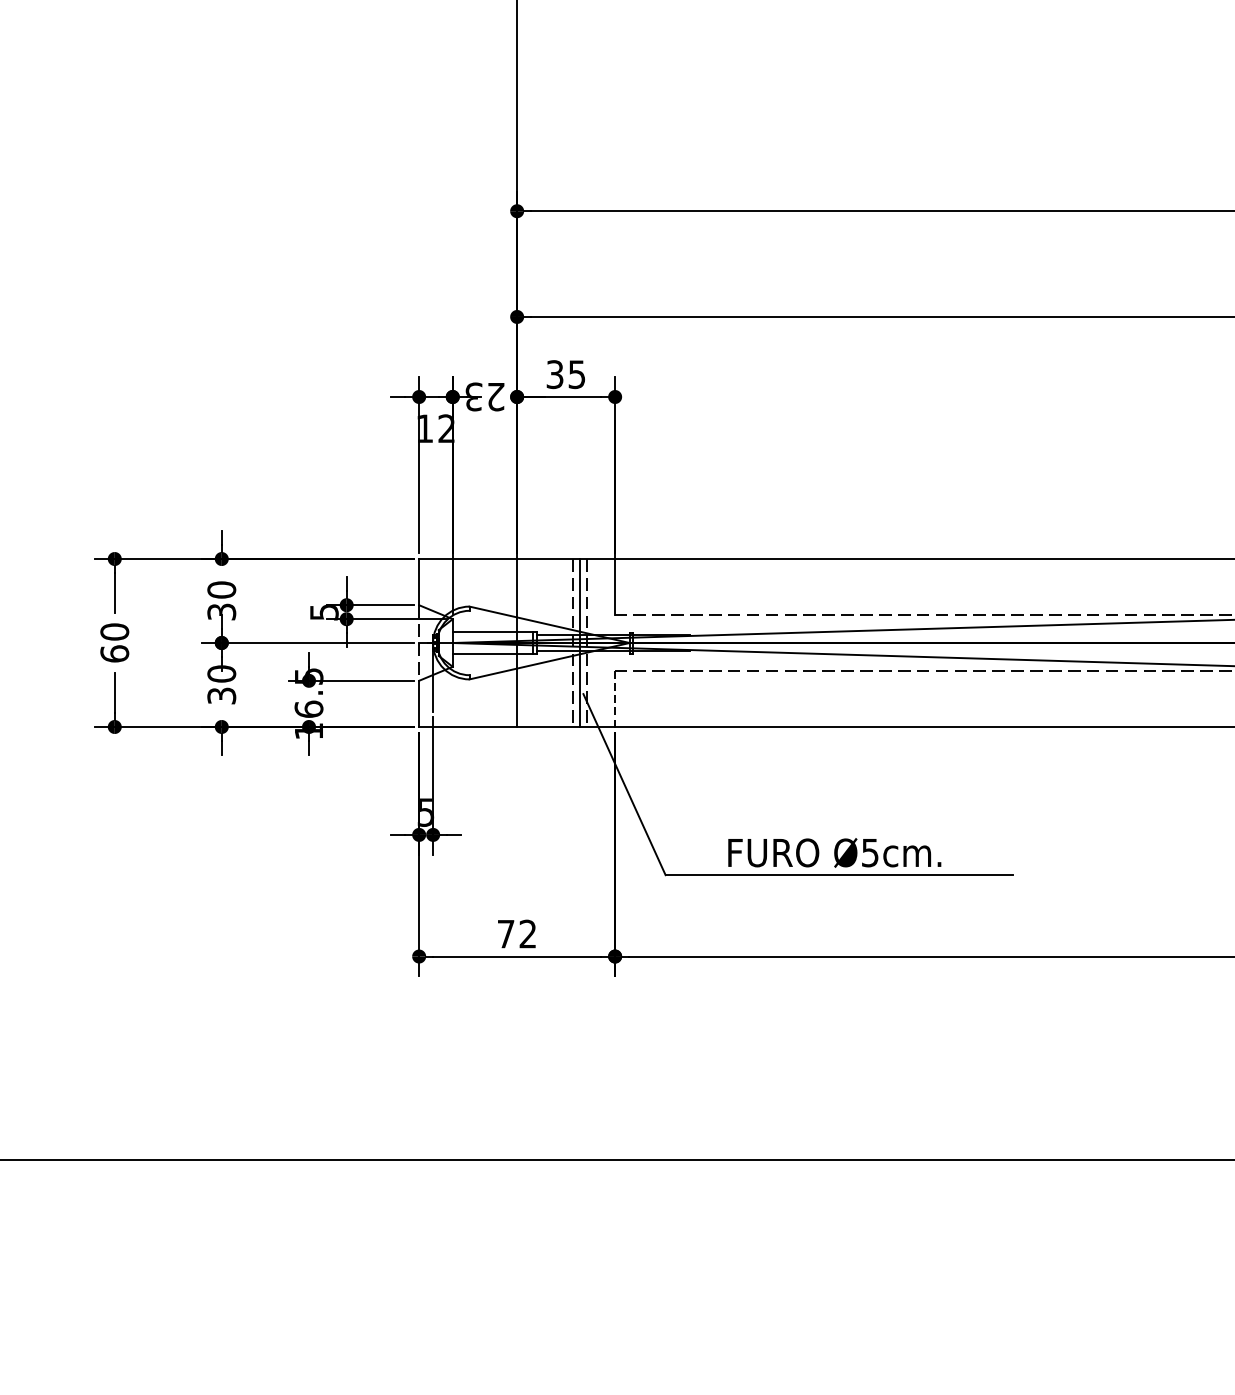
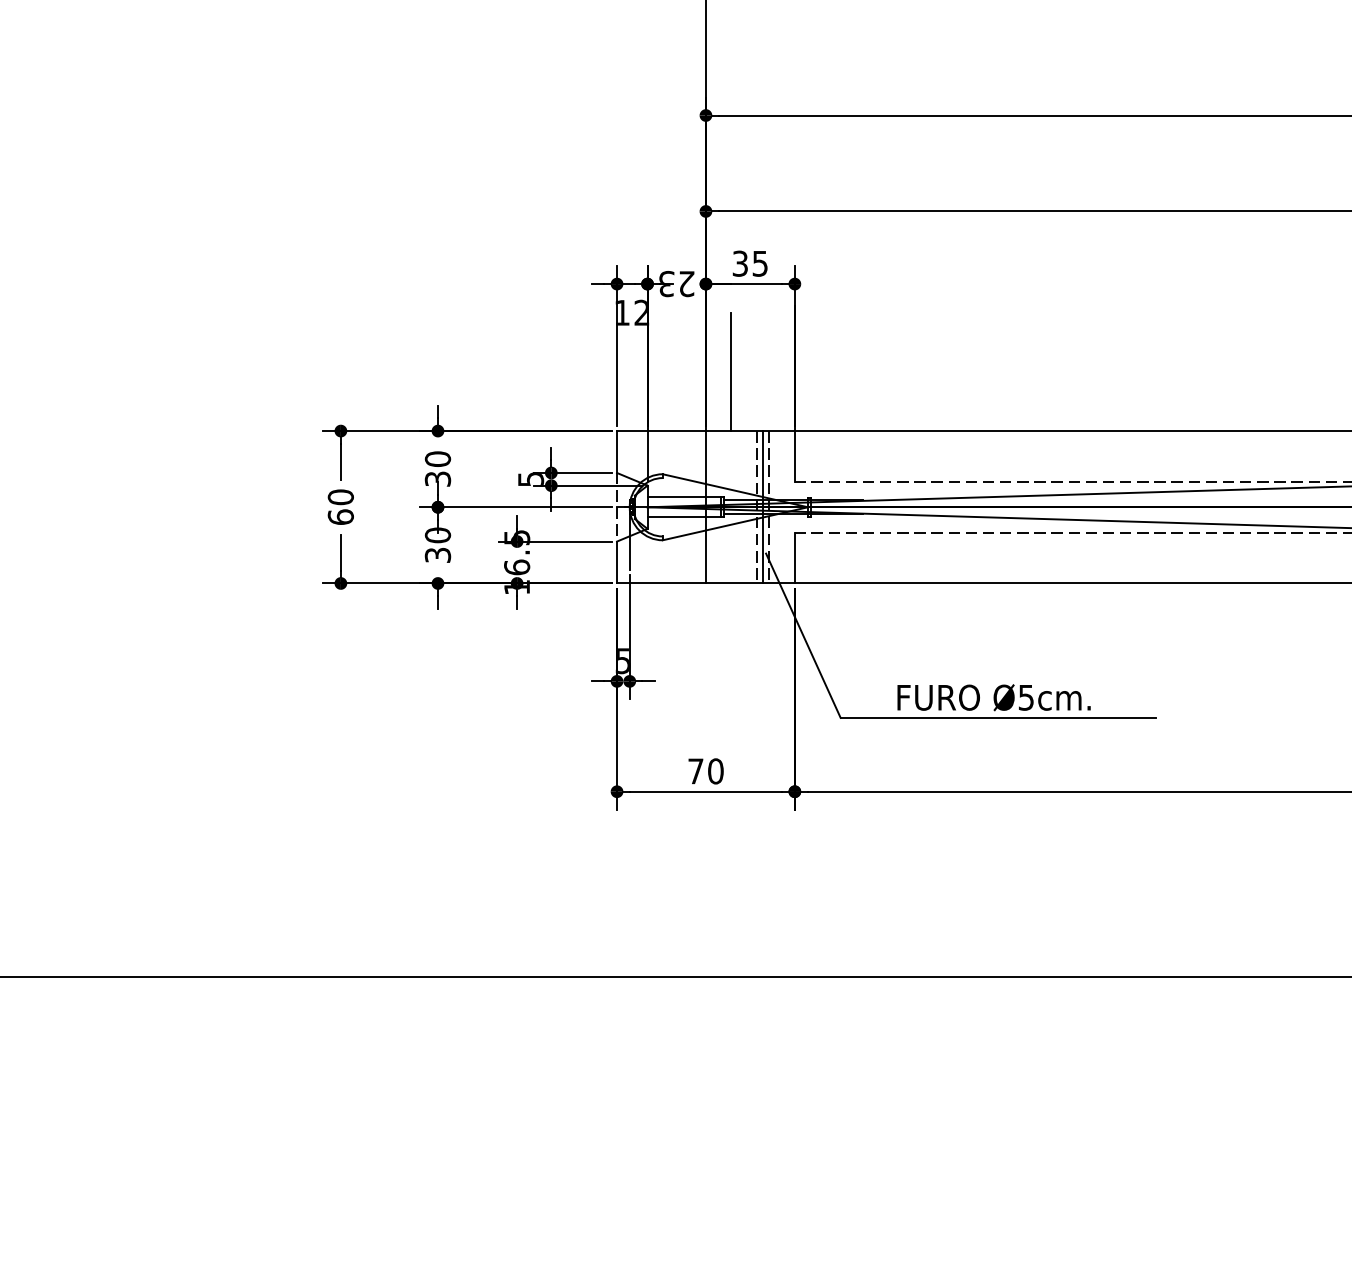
line: (545, 494) -> (731, 372), added
line: (614, 699) -> (794, 558), dashed -> solid
text: (527, 934) -> (715, 771), 72 -> 70

